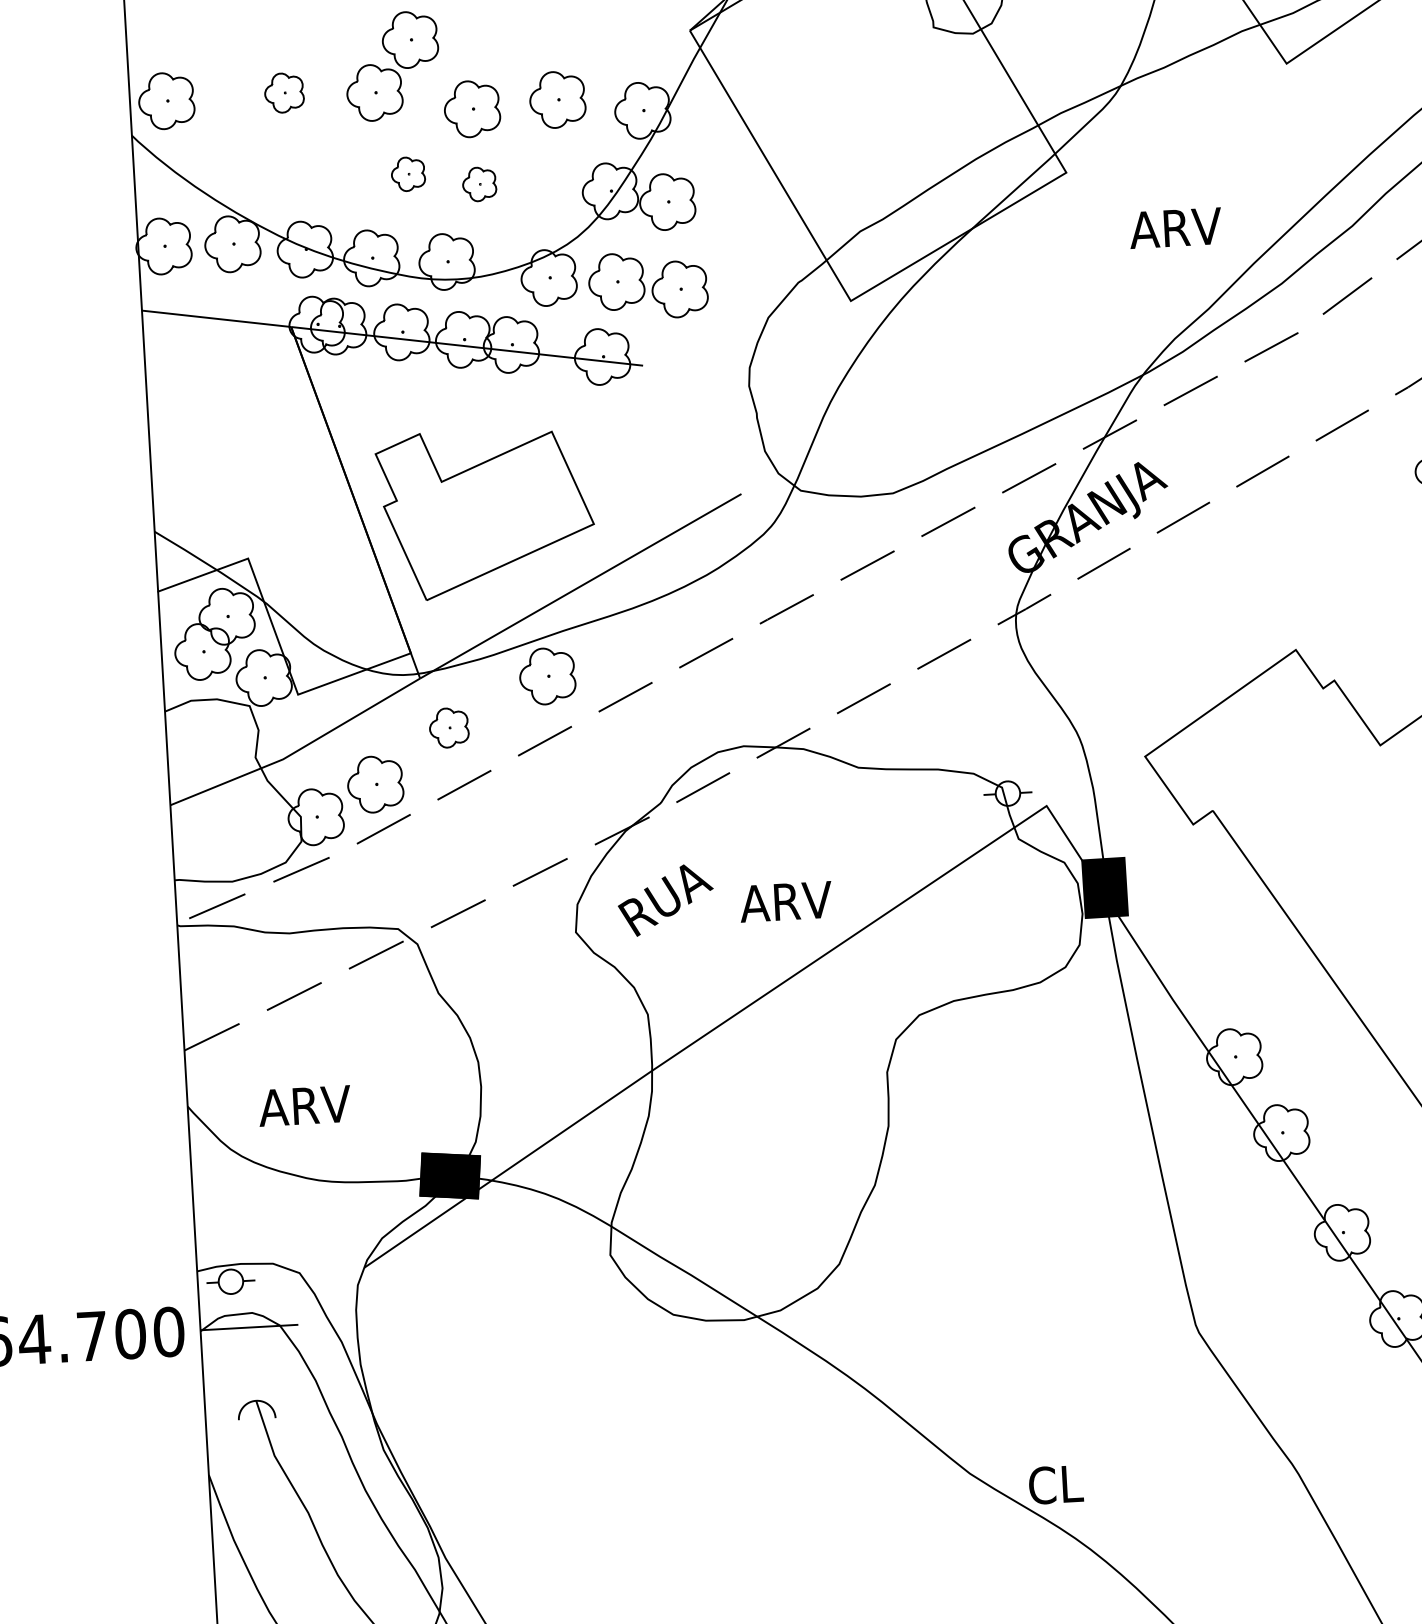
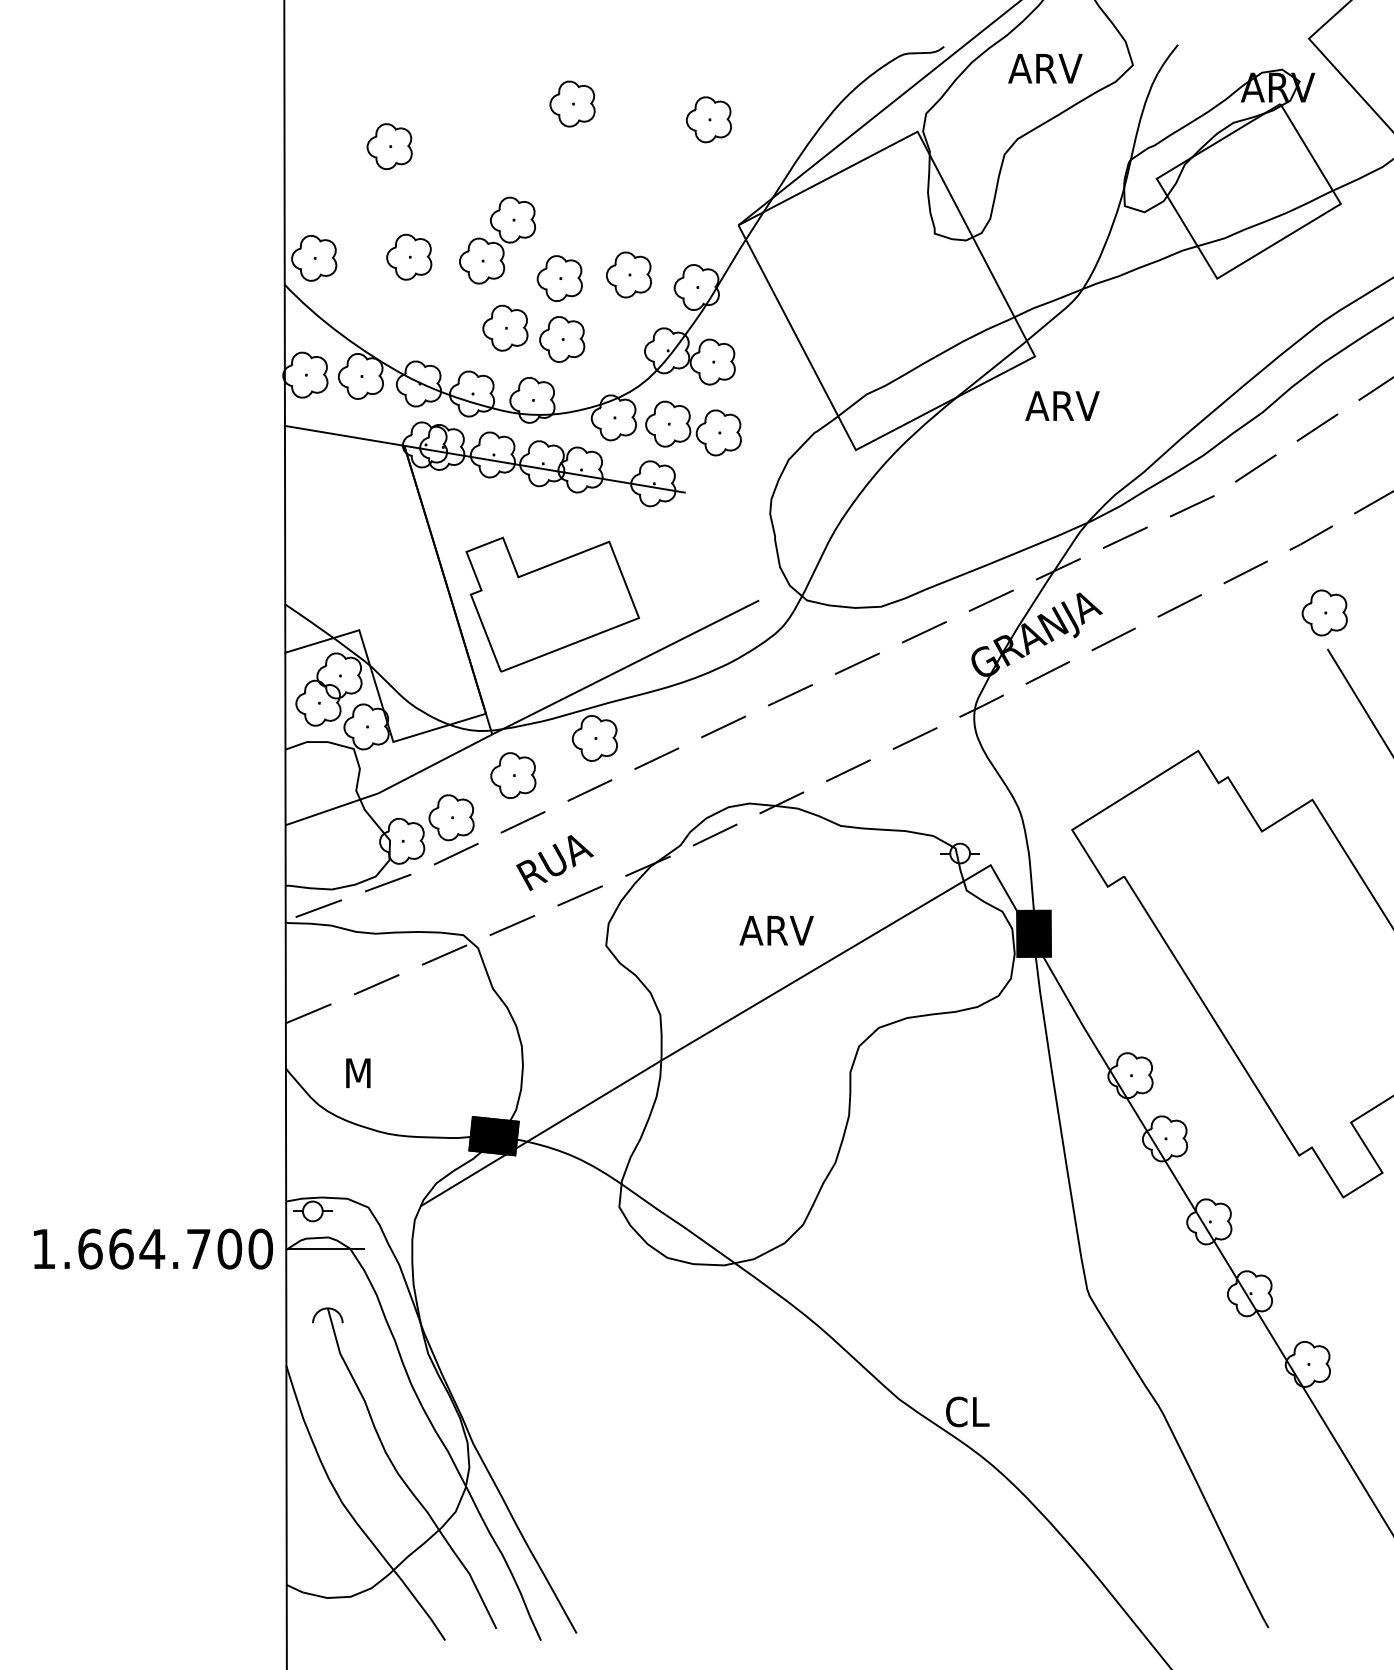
part: (284, 92) -> (409, 256), size x1.43
part: (408, 173) -> (505, 327), size x1.67
part: (479, 184) -> (562, 339), size x1.67
text: (1175, 227) -> (1062, 405), moved
part: (449, 727) -> (513, 775), size x1.43
text: (665, 900) -> (554, 863), moved
text: (305, 1106) -> (380, 1073), ARV -> M

